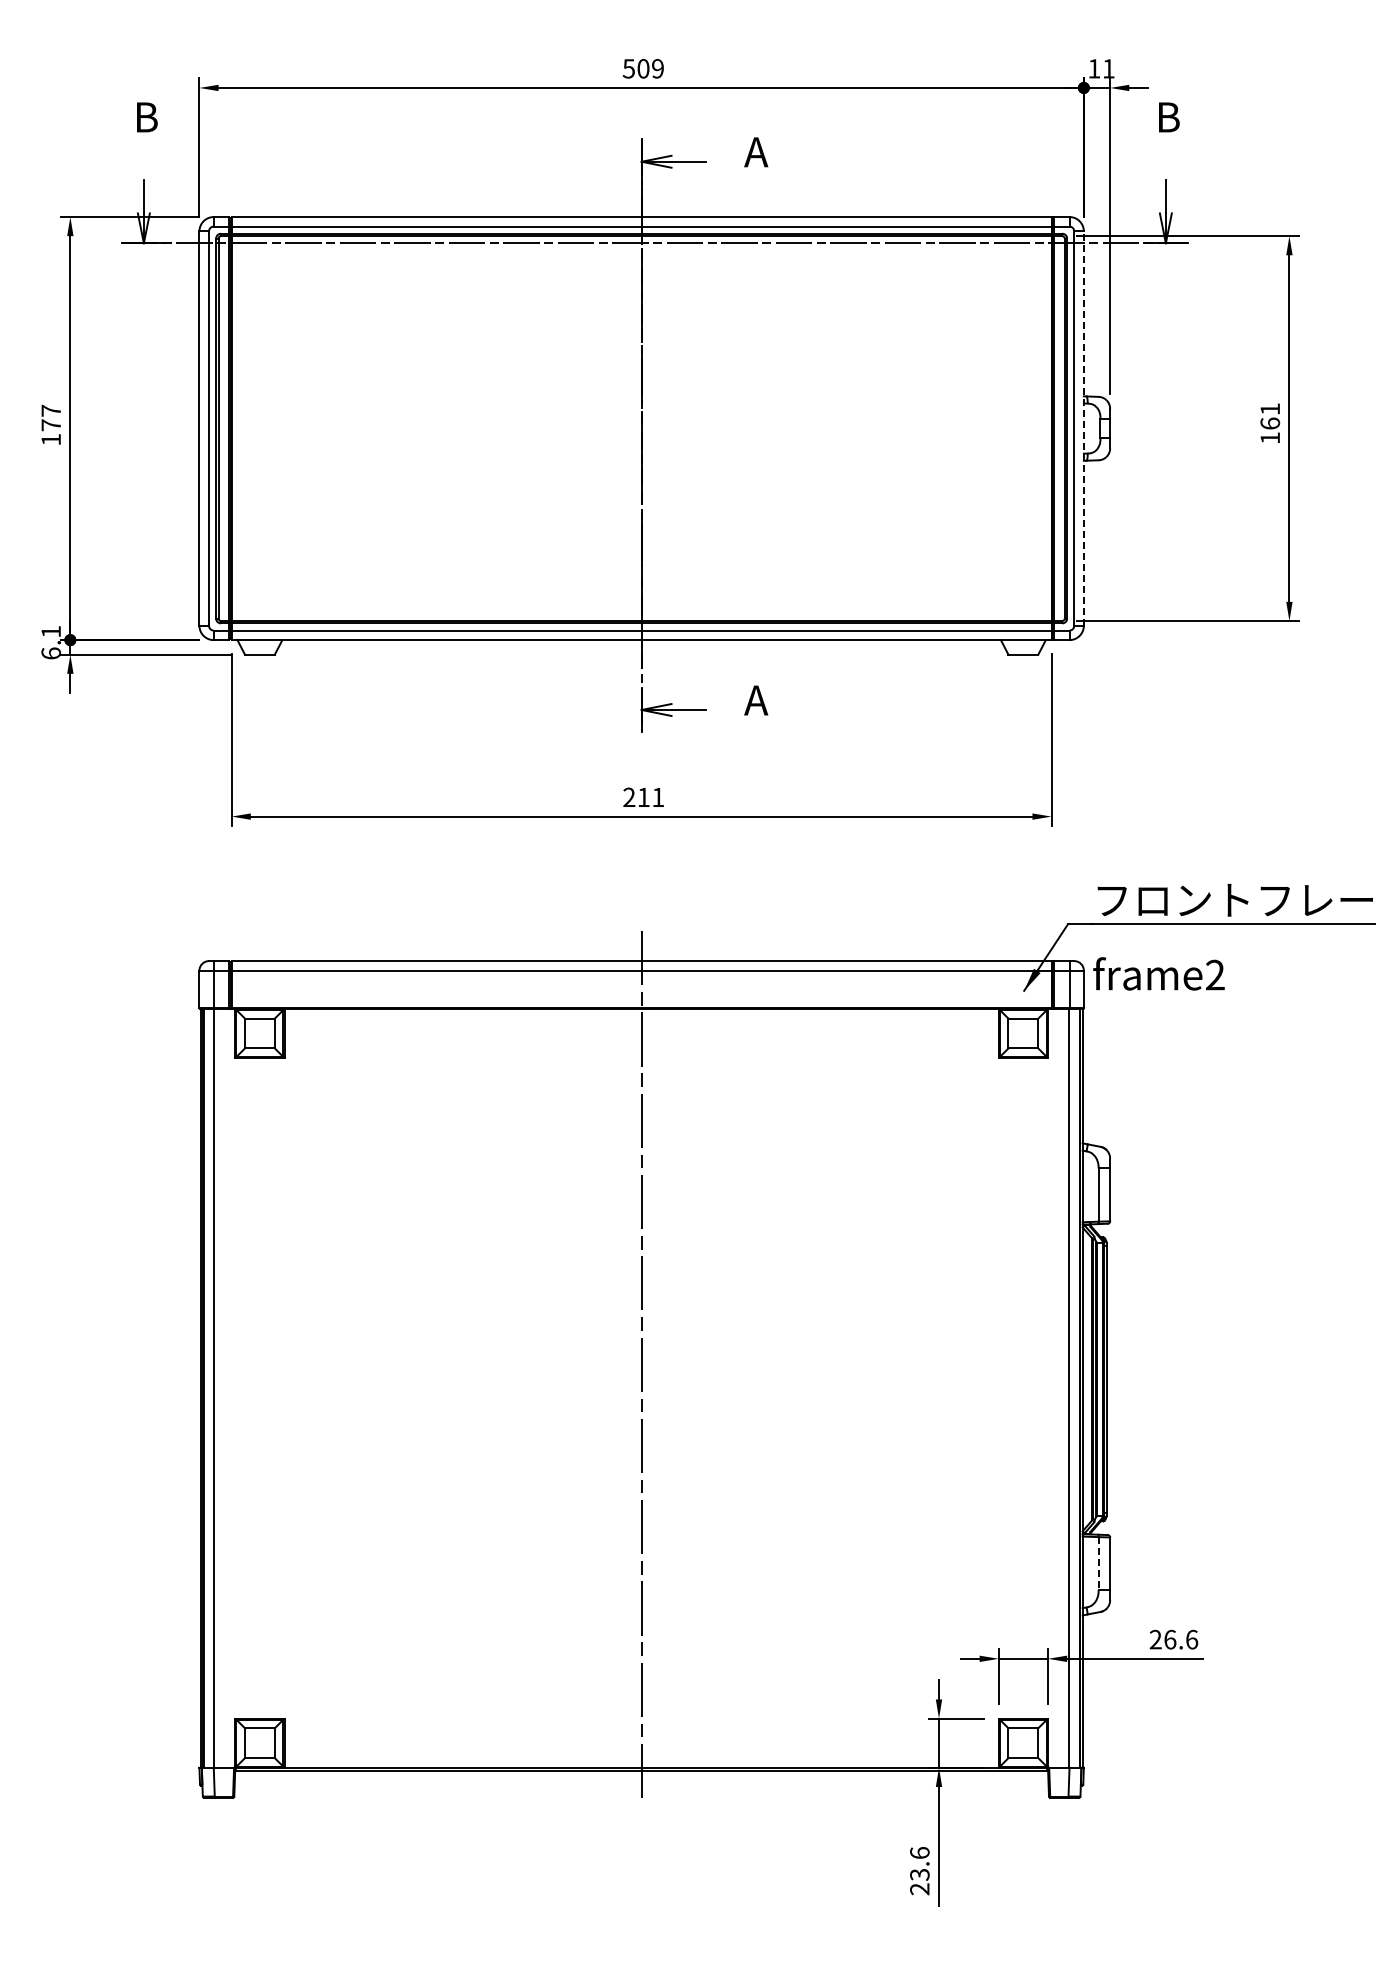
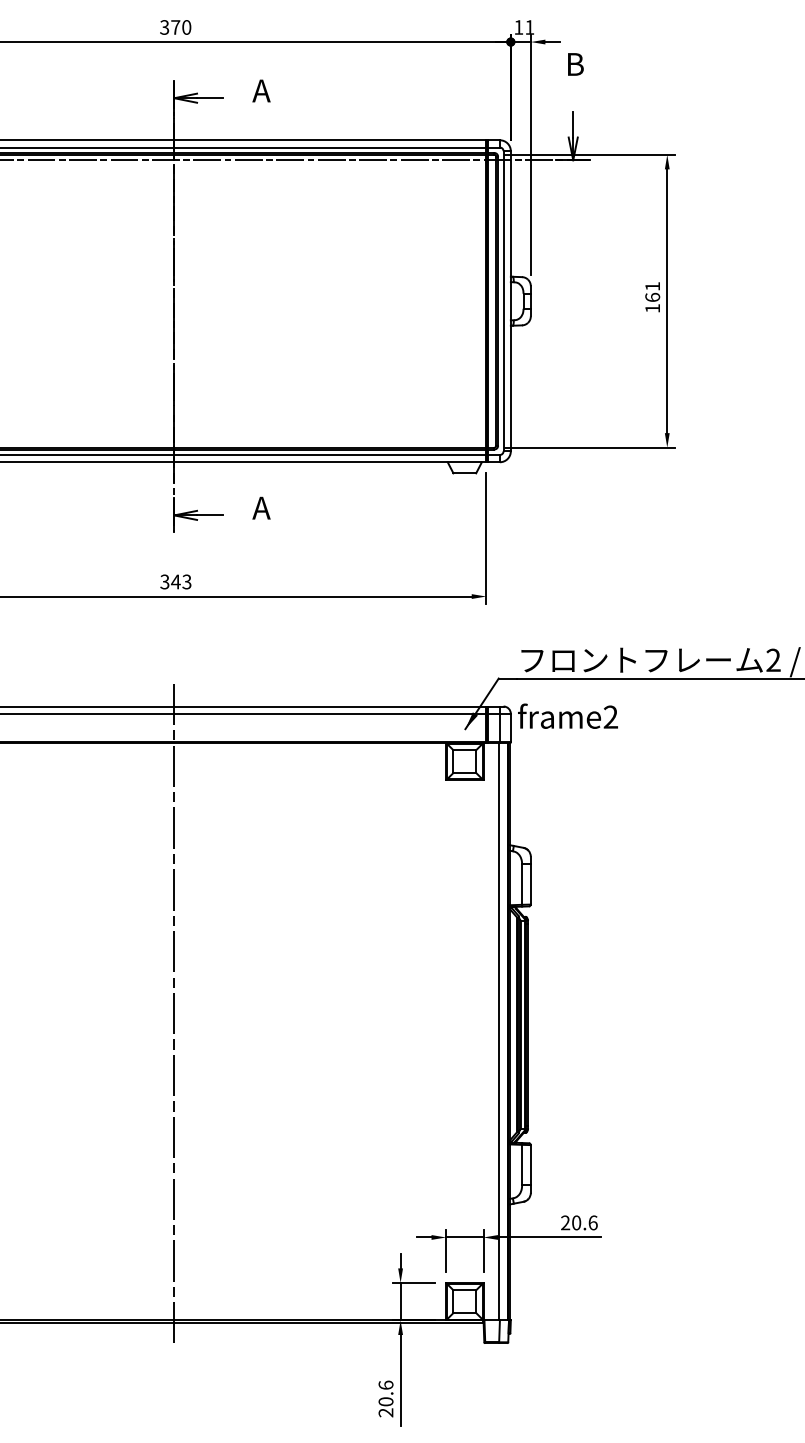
text: (643, 68) -> (175, 27), 509 -> 370
line: (1083, 428) -> (510, 301), dashed -> solid
text: (643, 797) -> (175, 582), 211 -> 343
line: (1098, 1563) -> (521, 1164), dashed -> solid
text: (1170, 1639) -> (576, 1222), 26.6 -> 20.6
text: (919, 1874) -> (385, 1401), 23.6 -> 20.6

